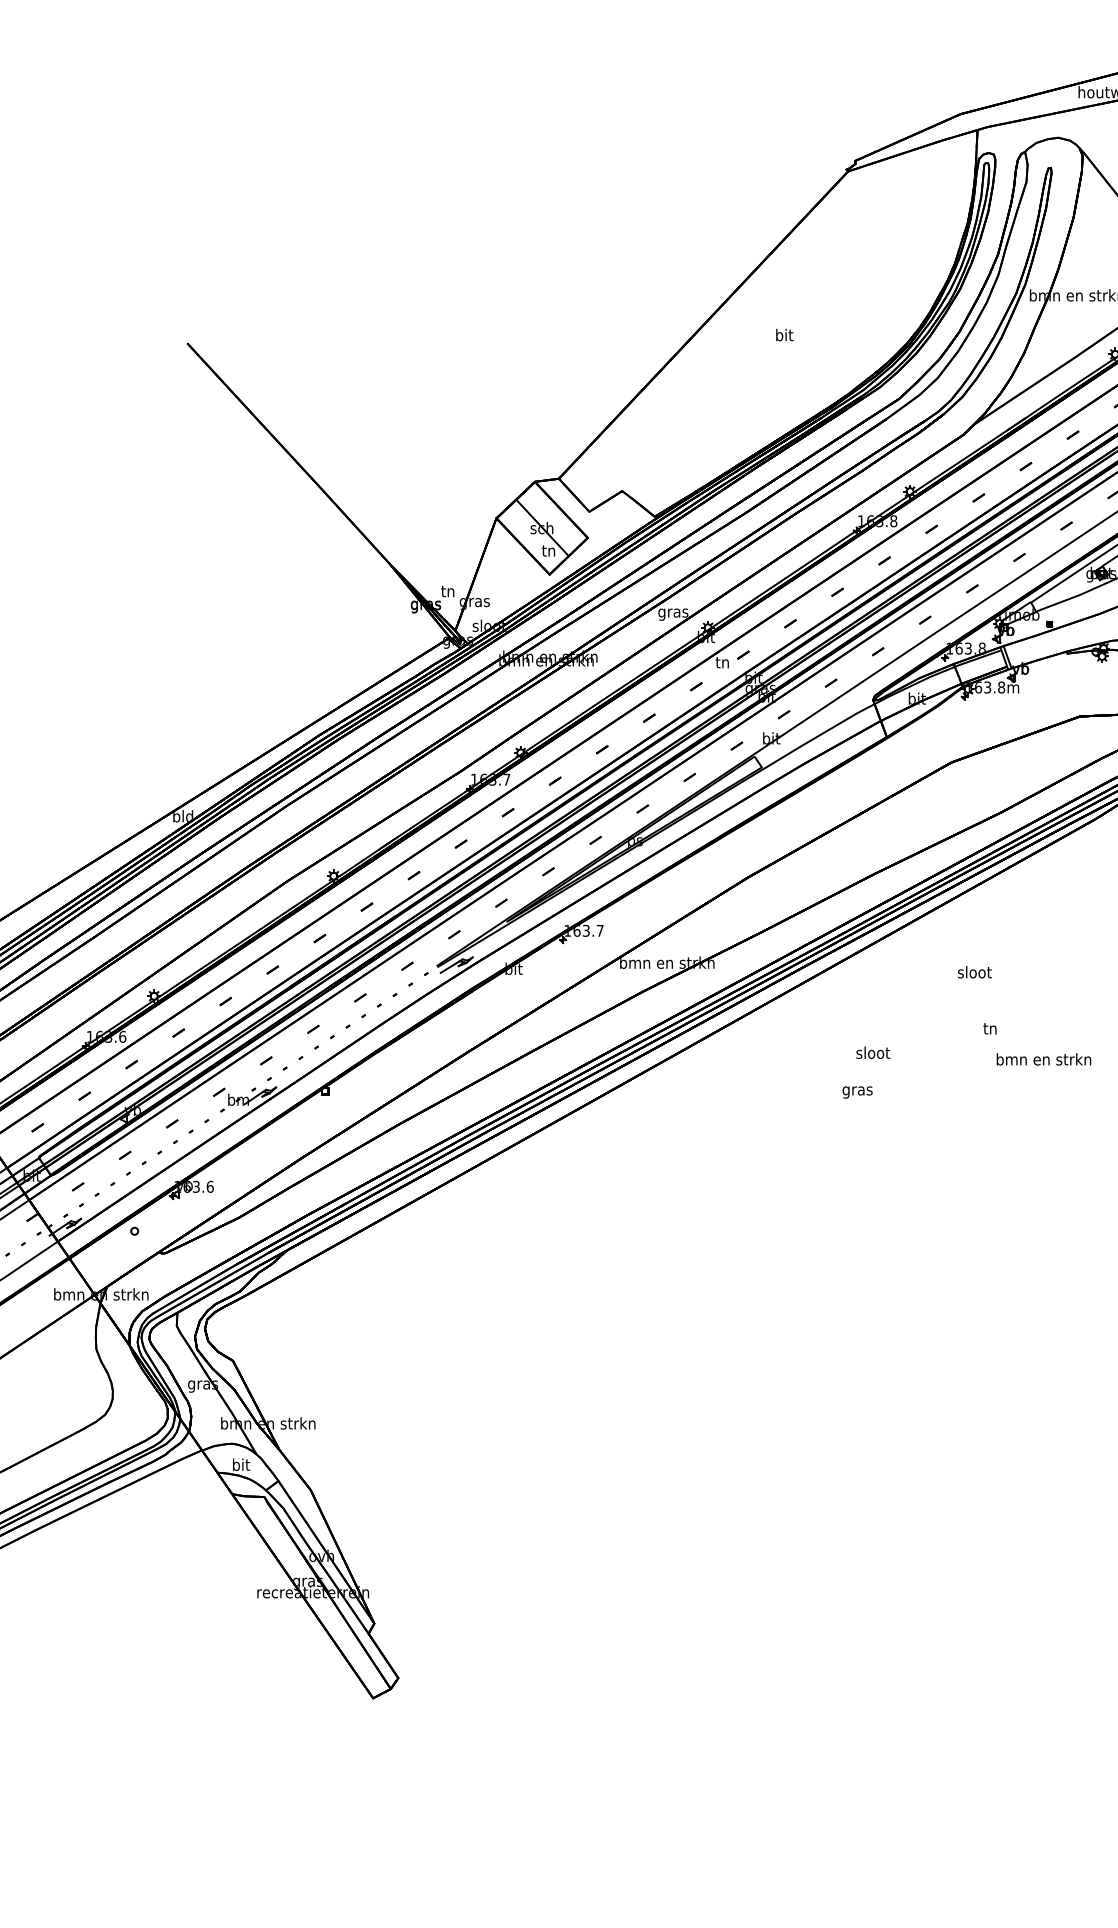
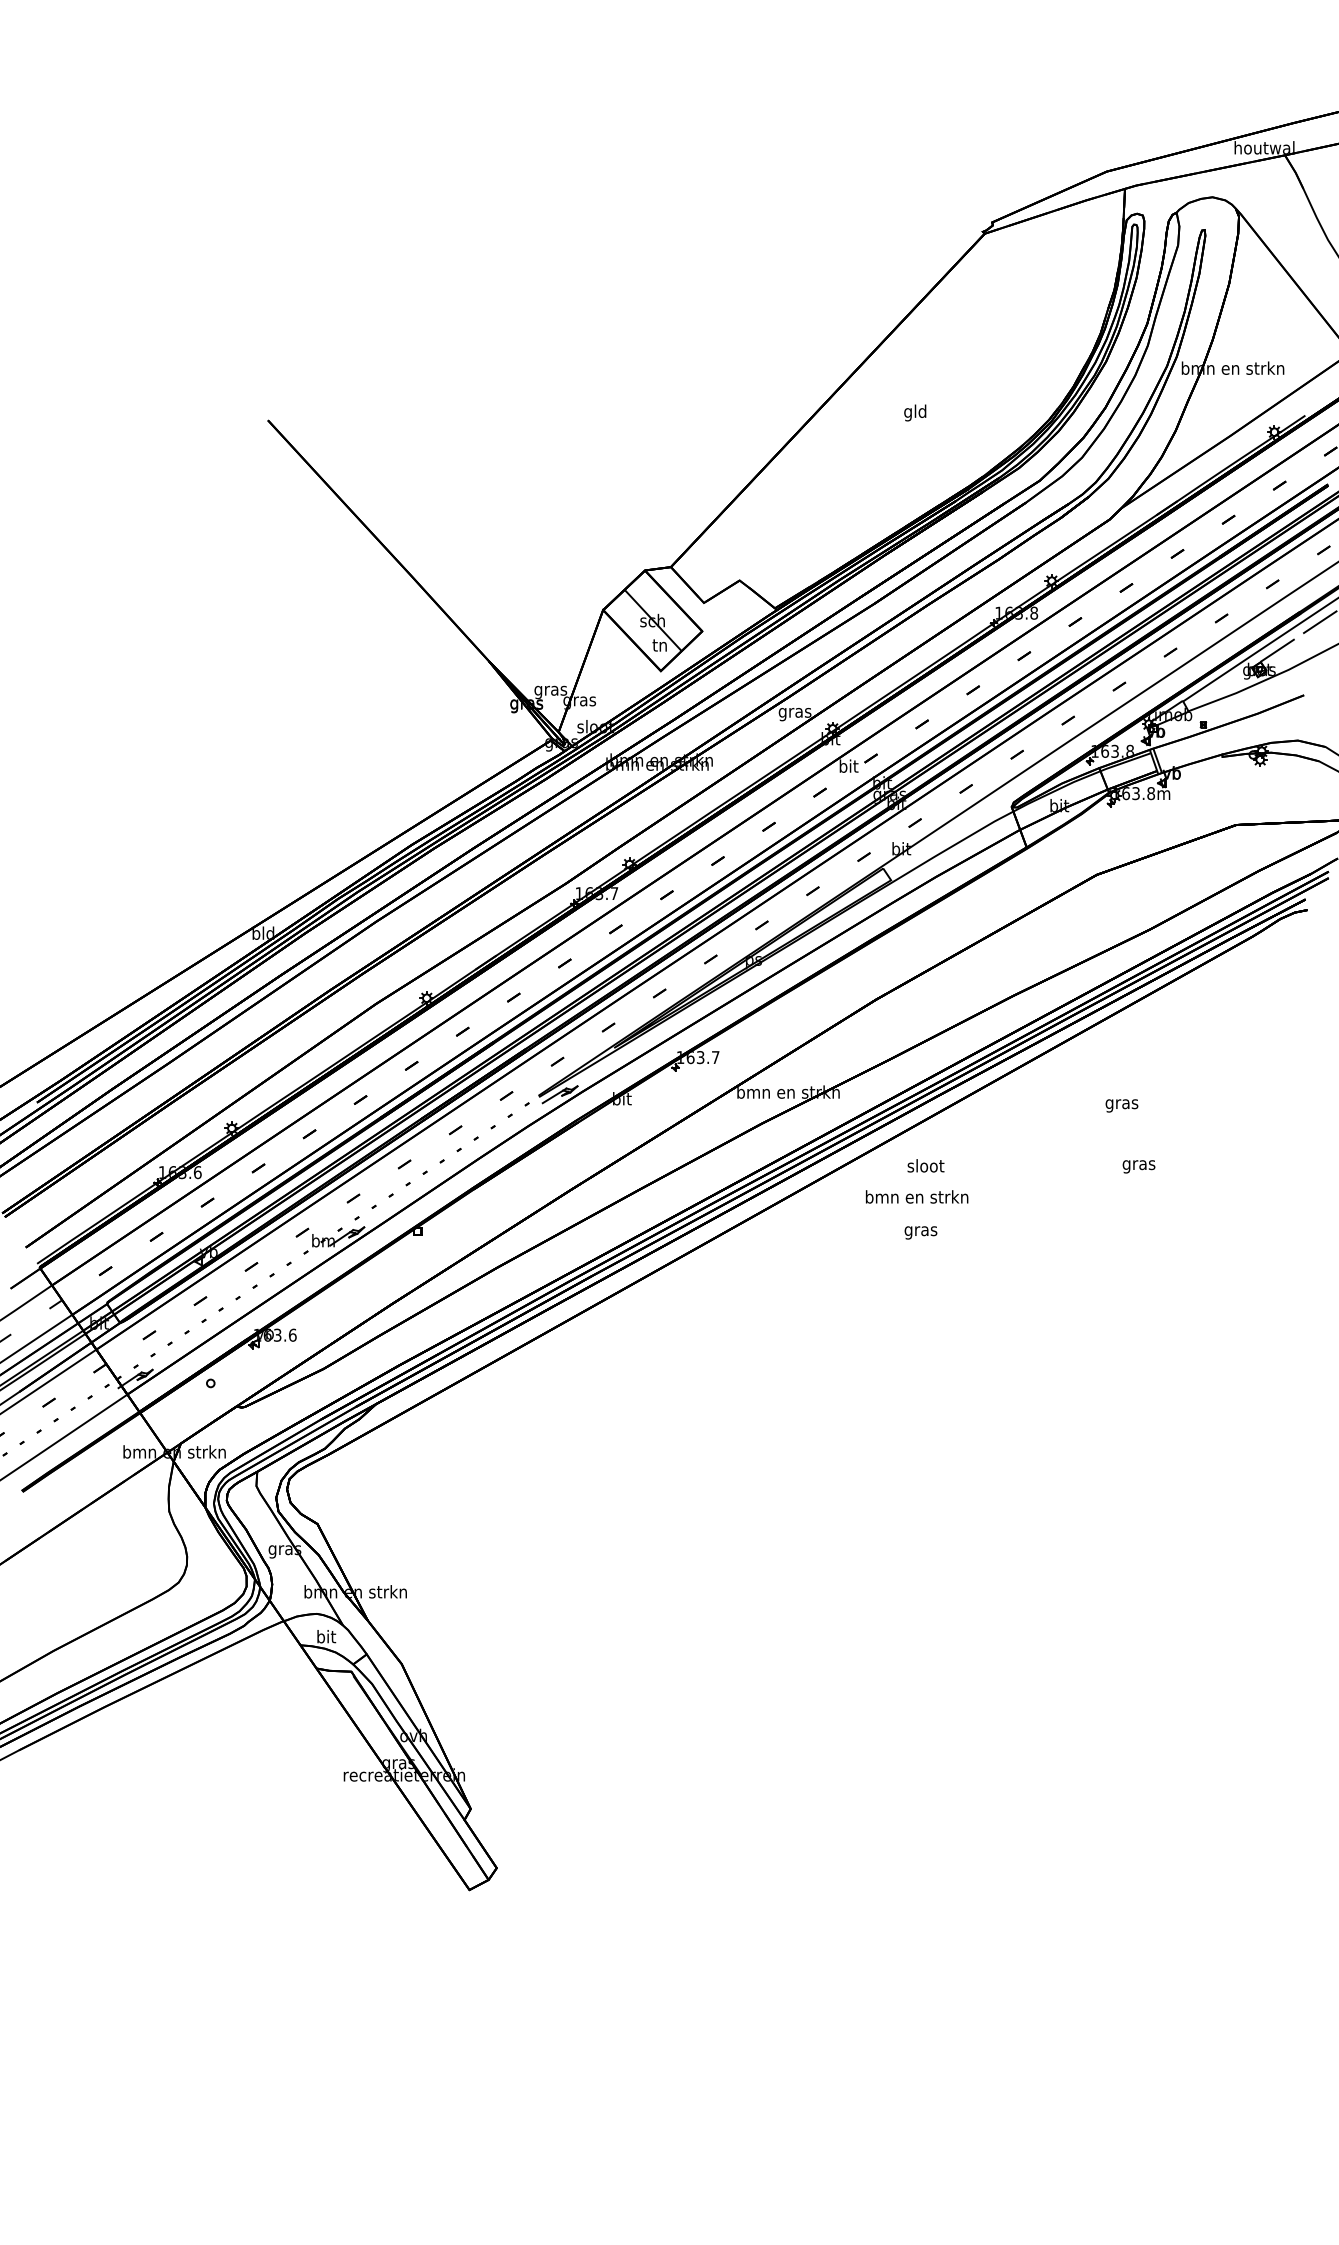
text: (784, 336) -> (915, 412), bit -> gld
text: (447, 593) -> (550, 691), tn -> gras
text: (722, 661) -> (848, 765), tn -> bit
text: (974, 973) -> (1121, 1103), sloot -> gras
text: (989, 1030) -> (1138, 1165), tn -> gras
text: (872, 1052) -> (925, 1165), moved
text: (1044, 1058) -> (917, 1196), moved
text: (857, 1092) -> (920, 1232), moved

